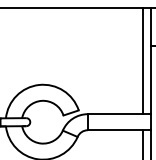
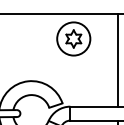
part: (91, 36) -> (73, 39), added

